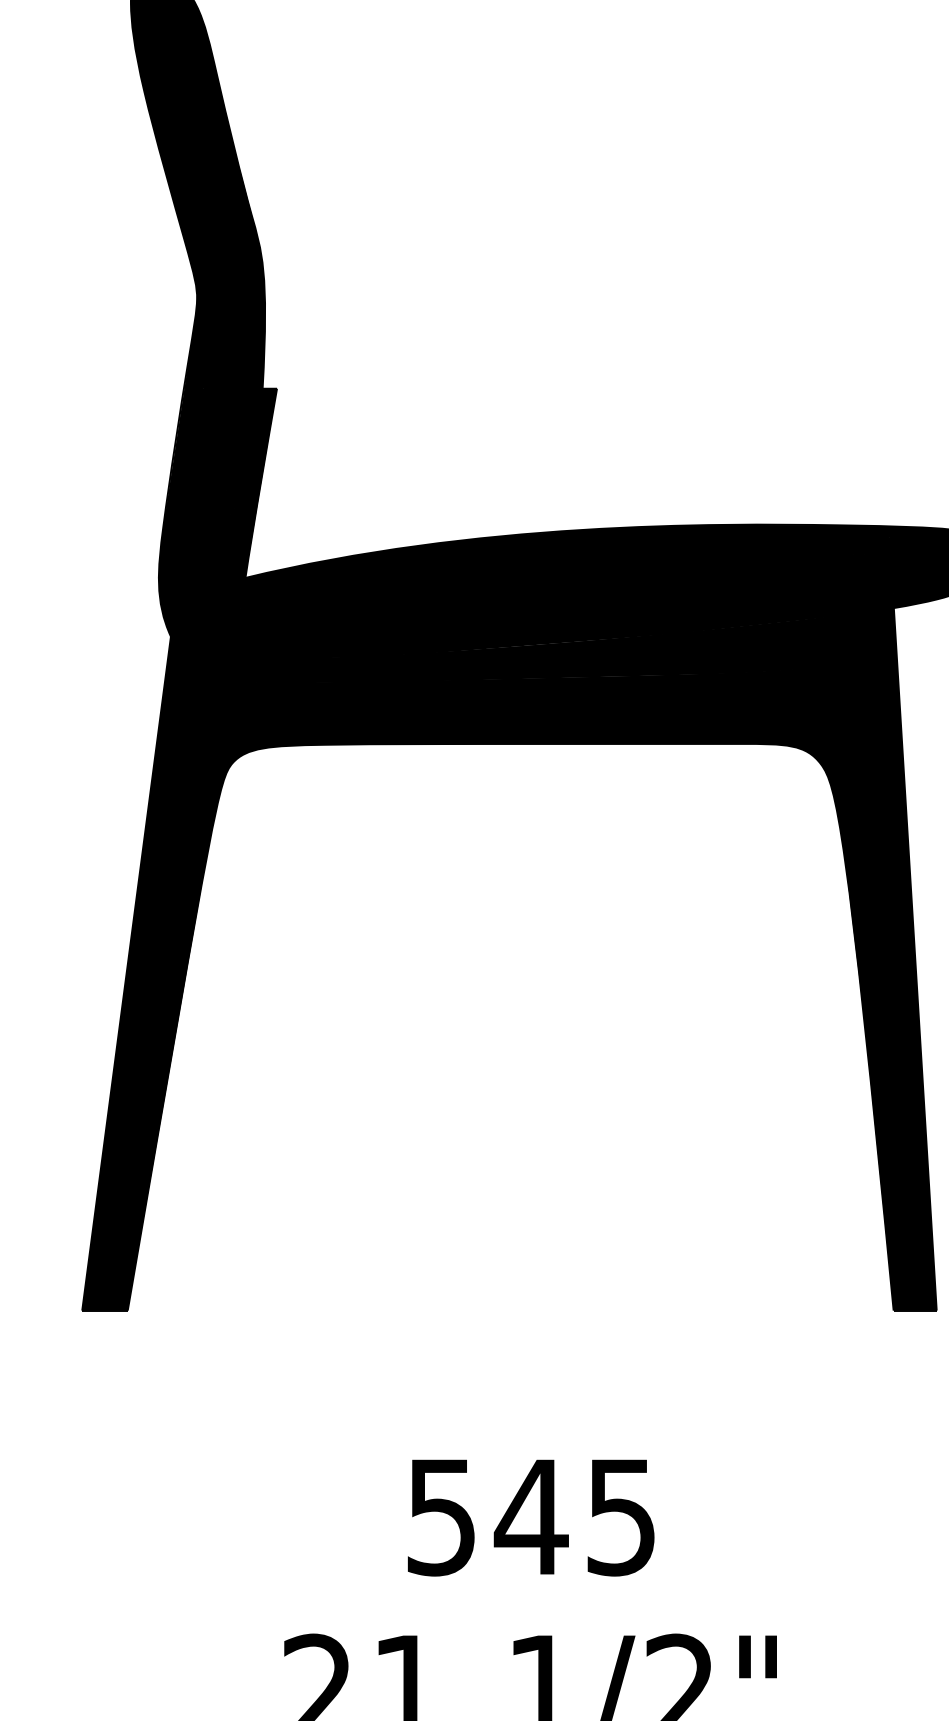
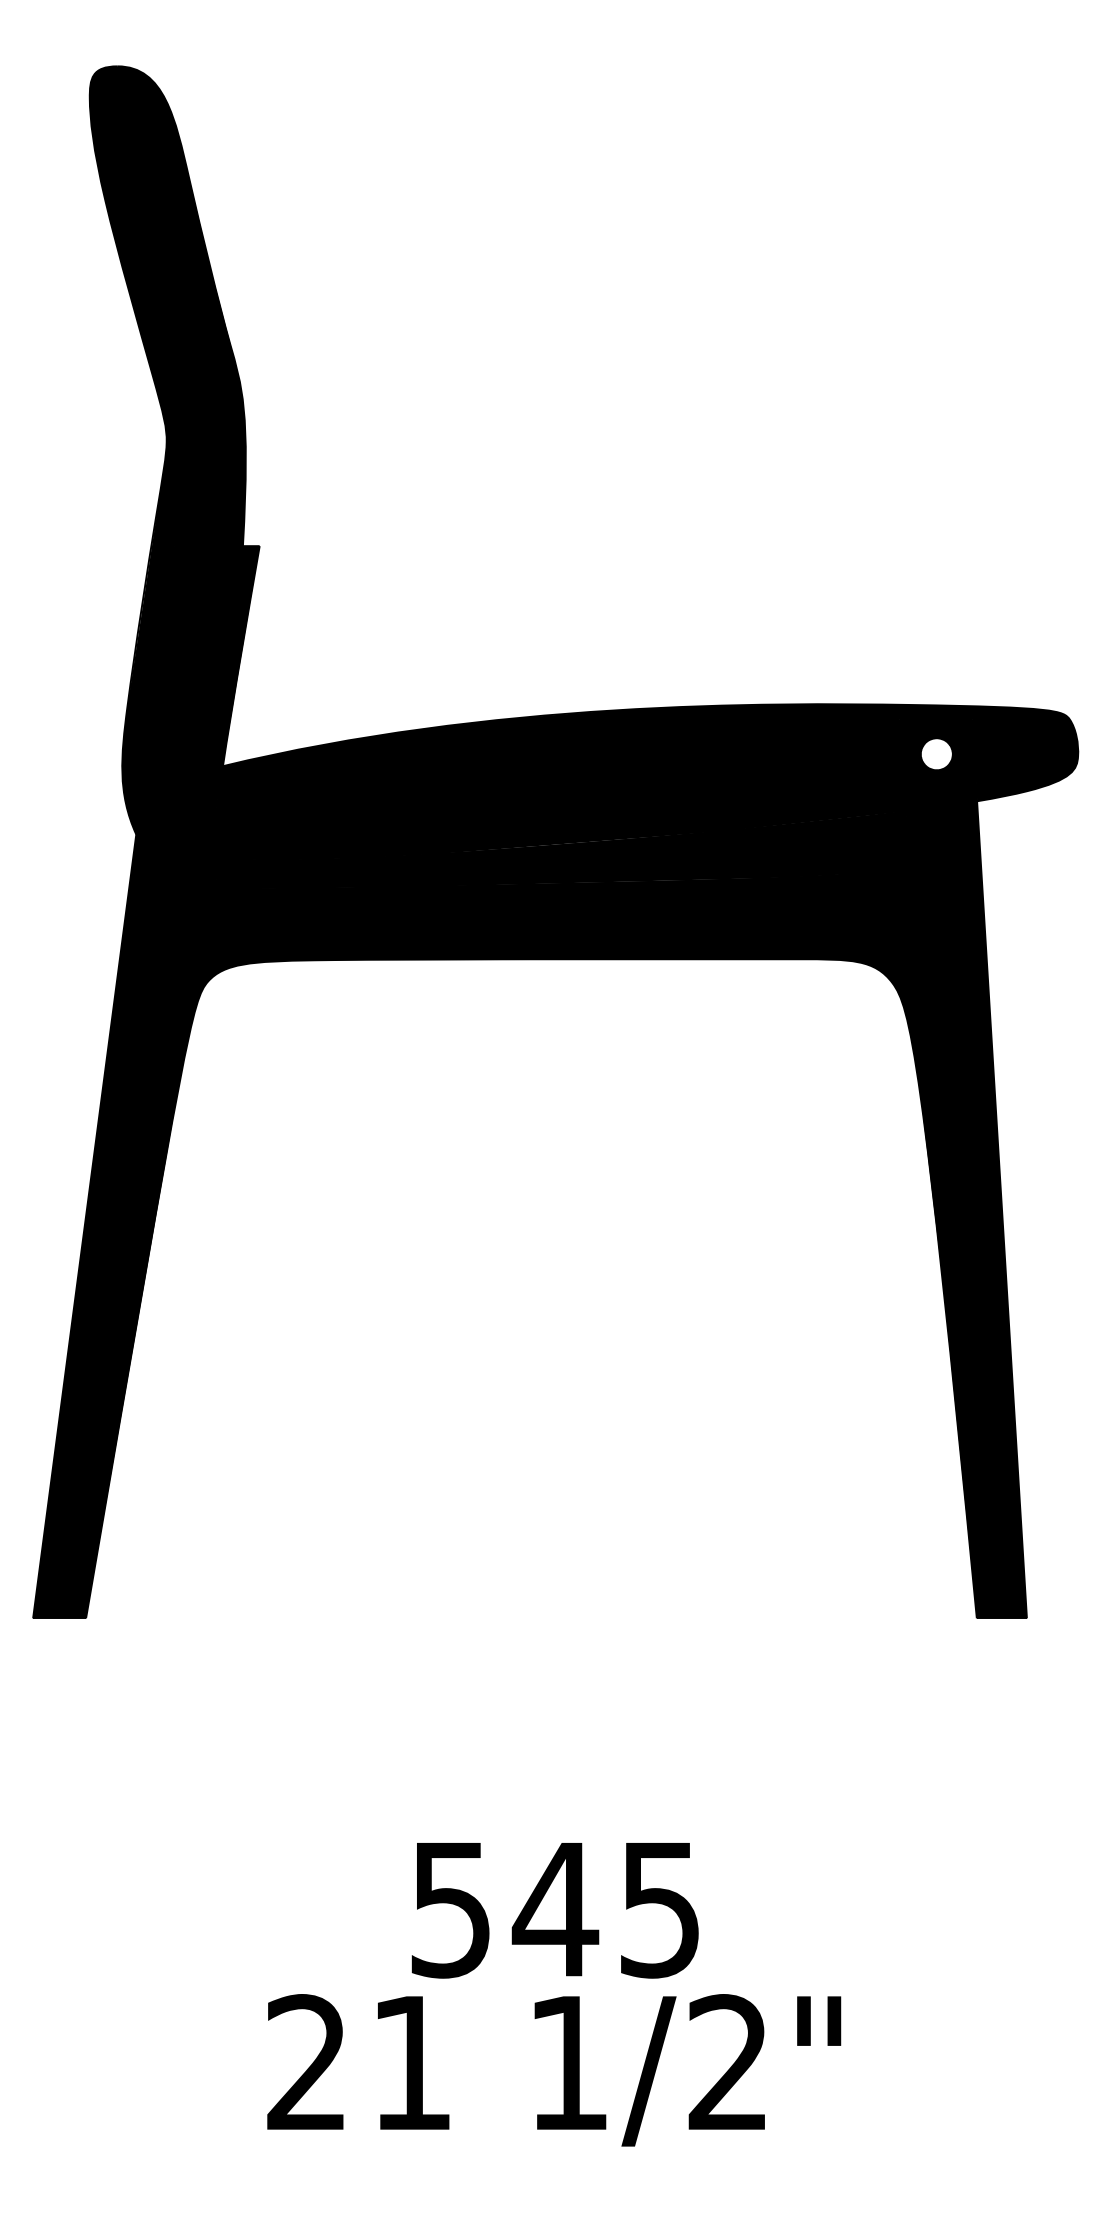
fill: (858, 567) -> (936, 754), removed
text: (530, 1517) -> (554, 1910), moved

